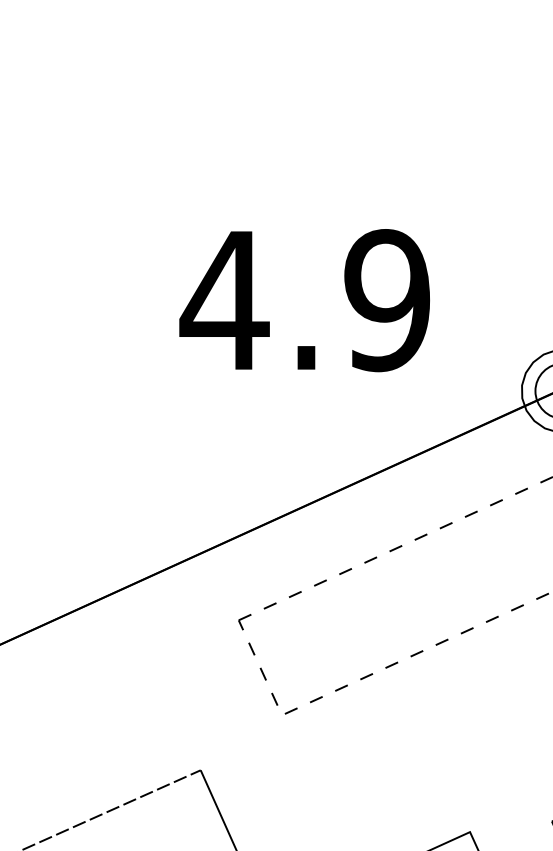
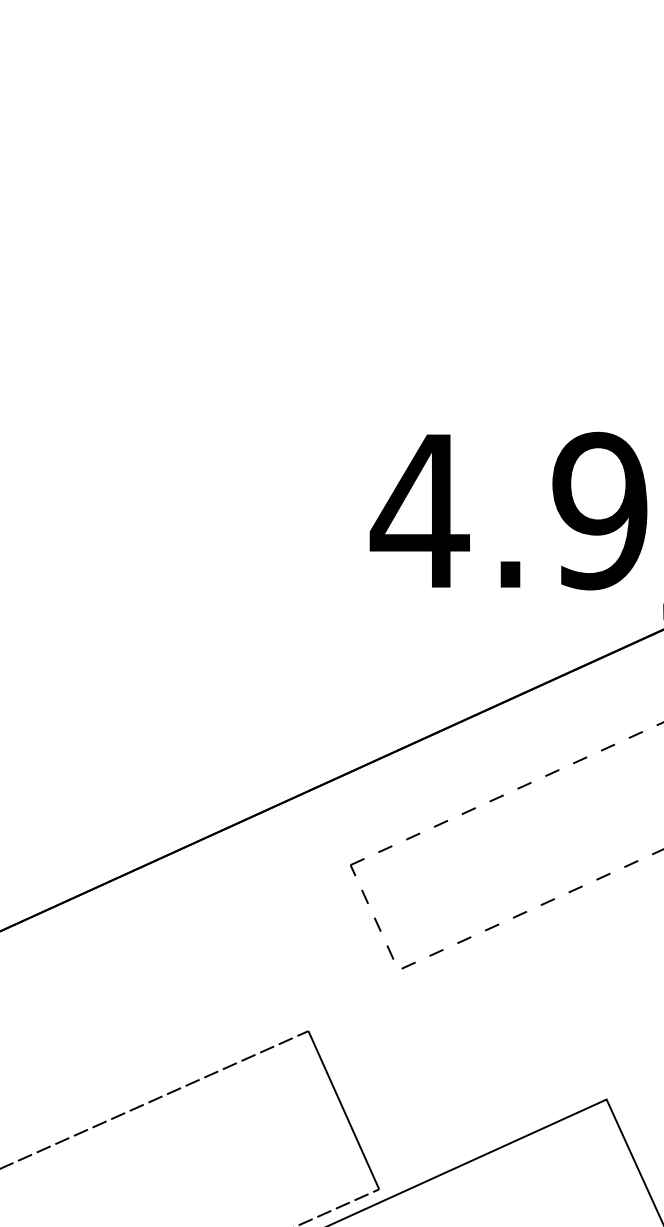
text: (304, 300) -> (508, 510), moved

